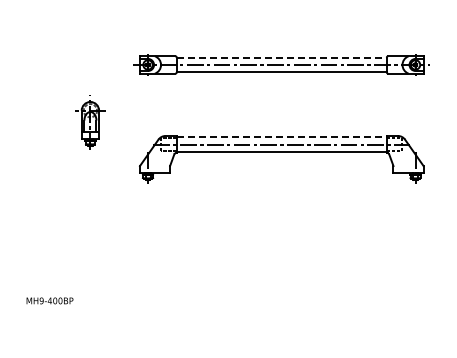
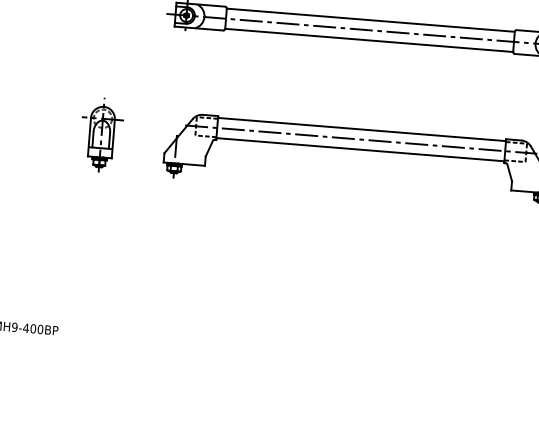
line: (282, 57) -> (371, 20), dashed -> solid
part: (90, 122) -> (101, 135), moved
line: (282, 137) -> (362, 129), dashed -> solid

